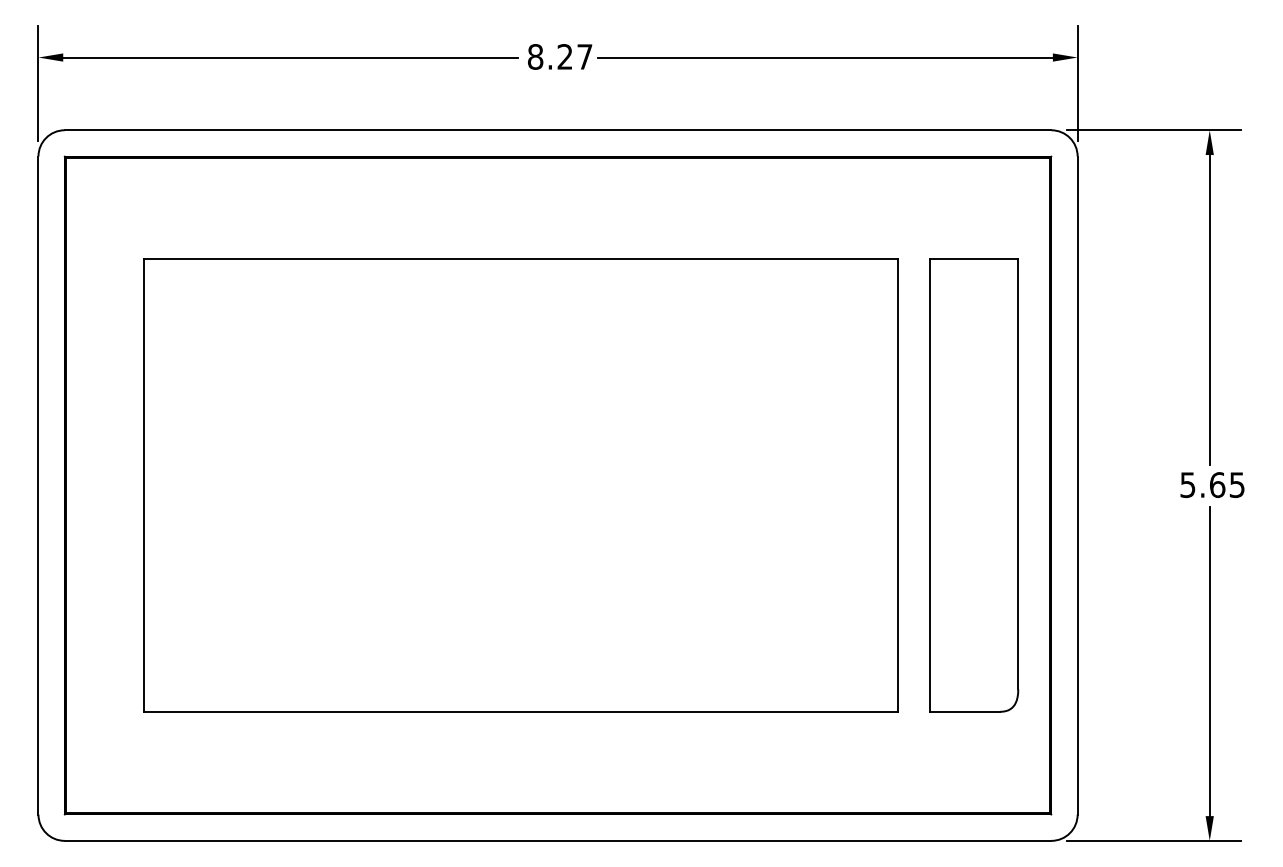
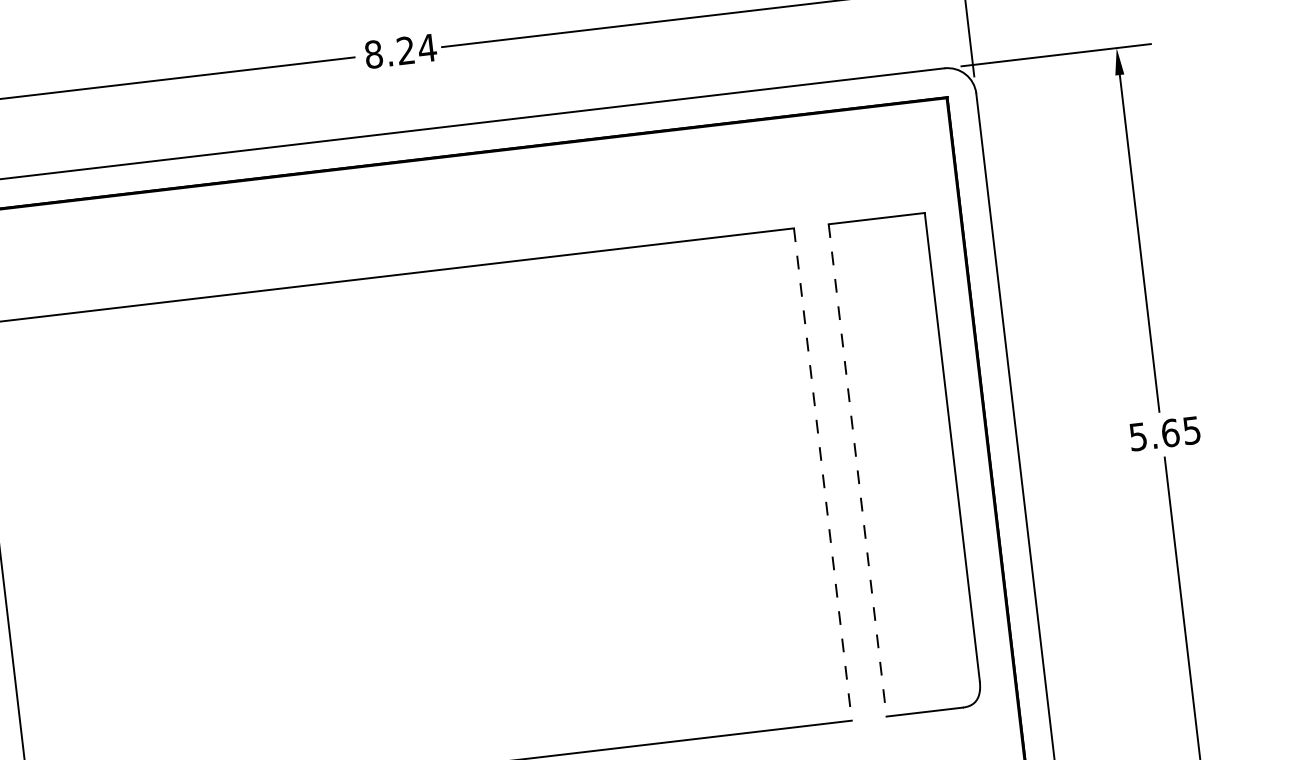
text: (584, 56) -> (426, 47), 8.27 -> 8.24
line: (898, 486) -> (823, 475), solid -> dashed
line: (929, 486) -> (857, 471), solid -> dashed

